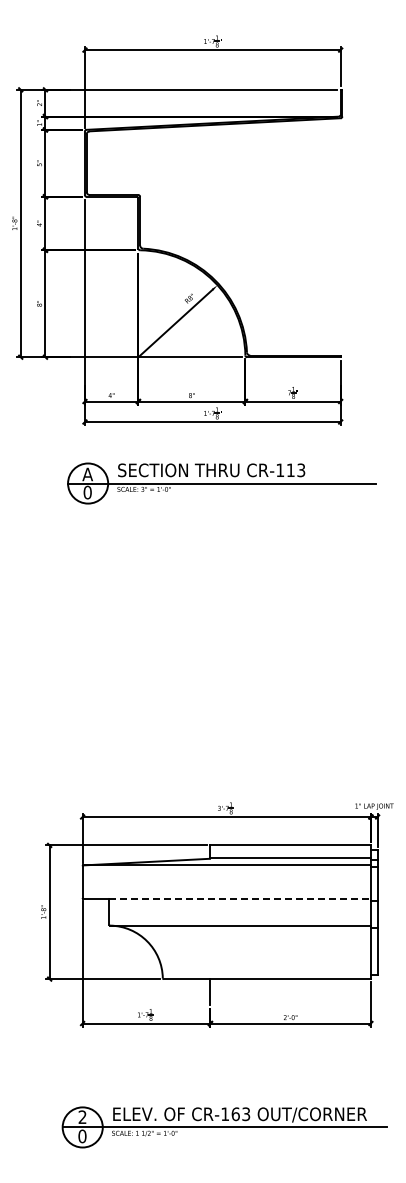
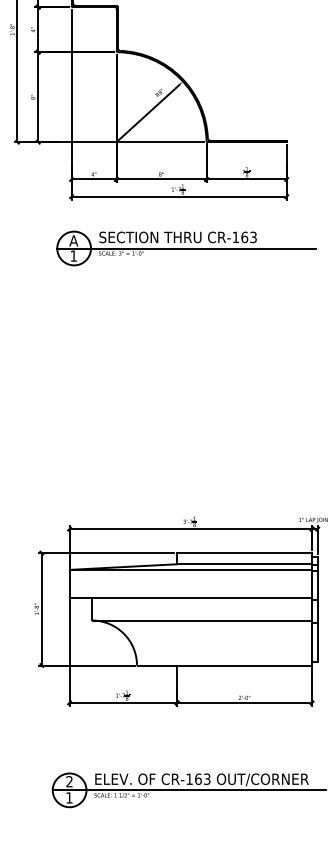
text: (290, 470) -> (244, 237), CR-113 -> CR-163
text: (87, 492) -> (73, 256), 0 -> 1
line: (240, 898) -> (202, 597), dashed -> solid
text: (82, 1136) -> (69, 797), 0 -> 1

